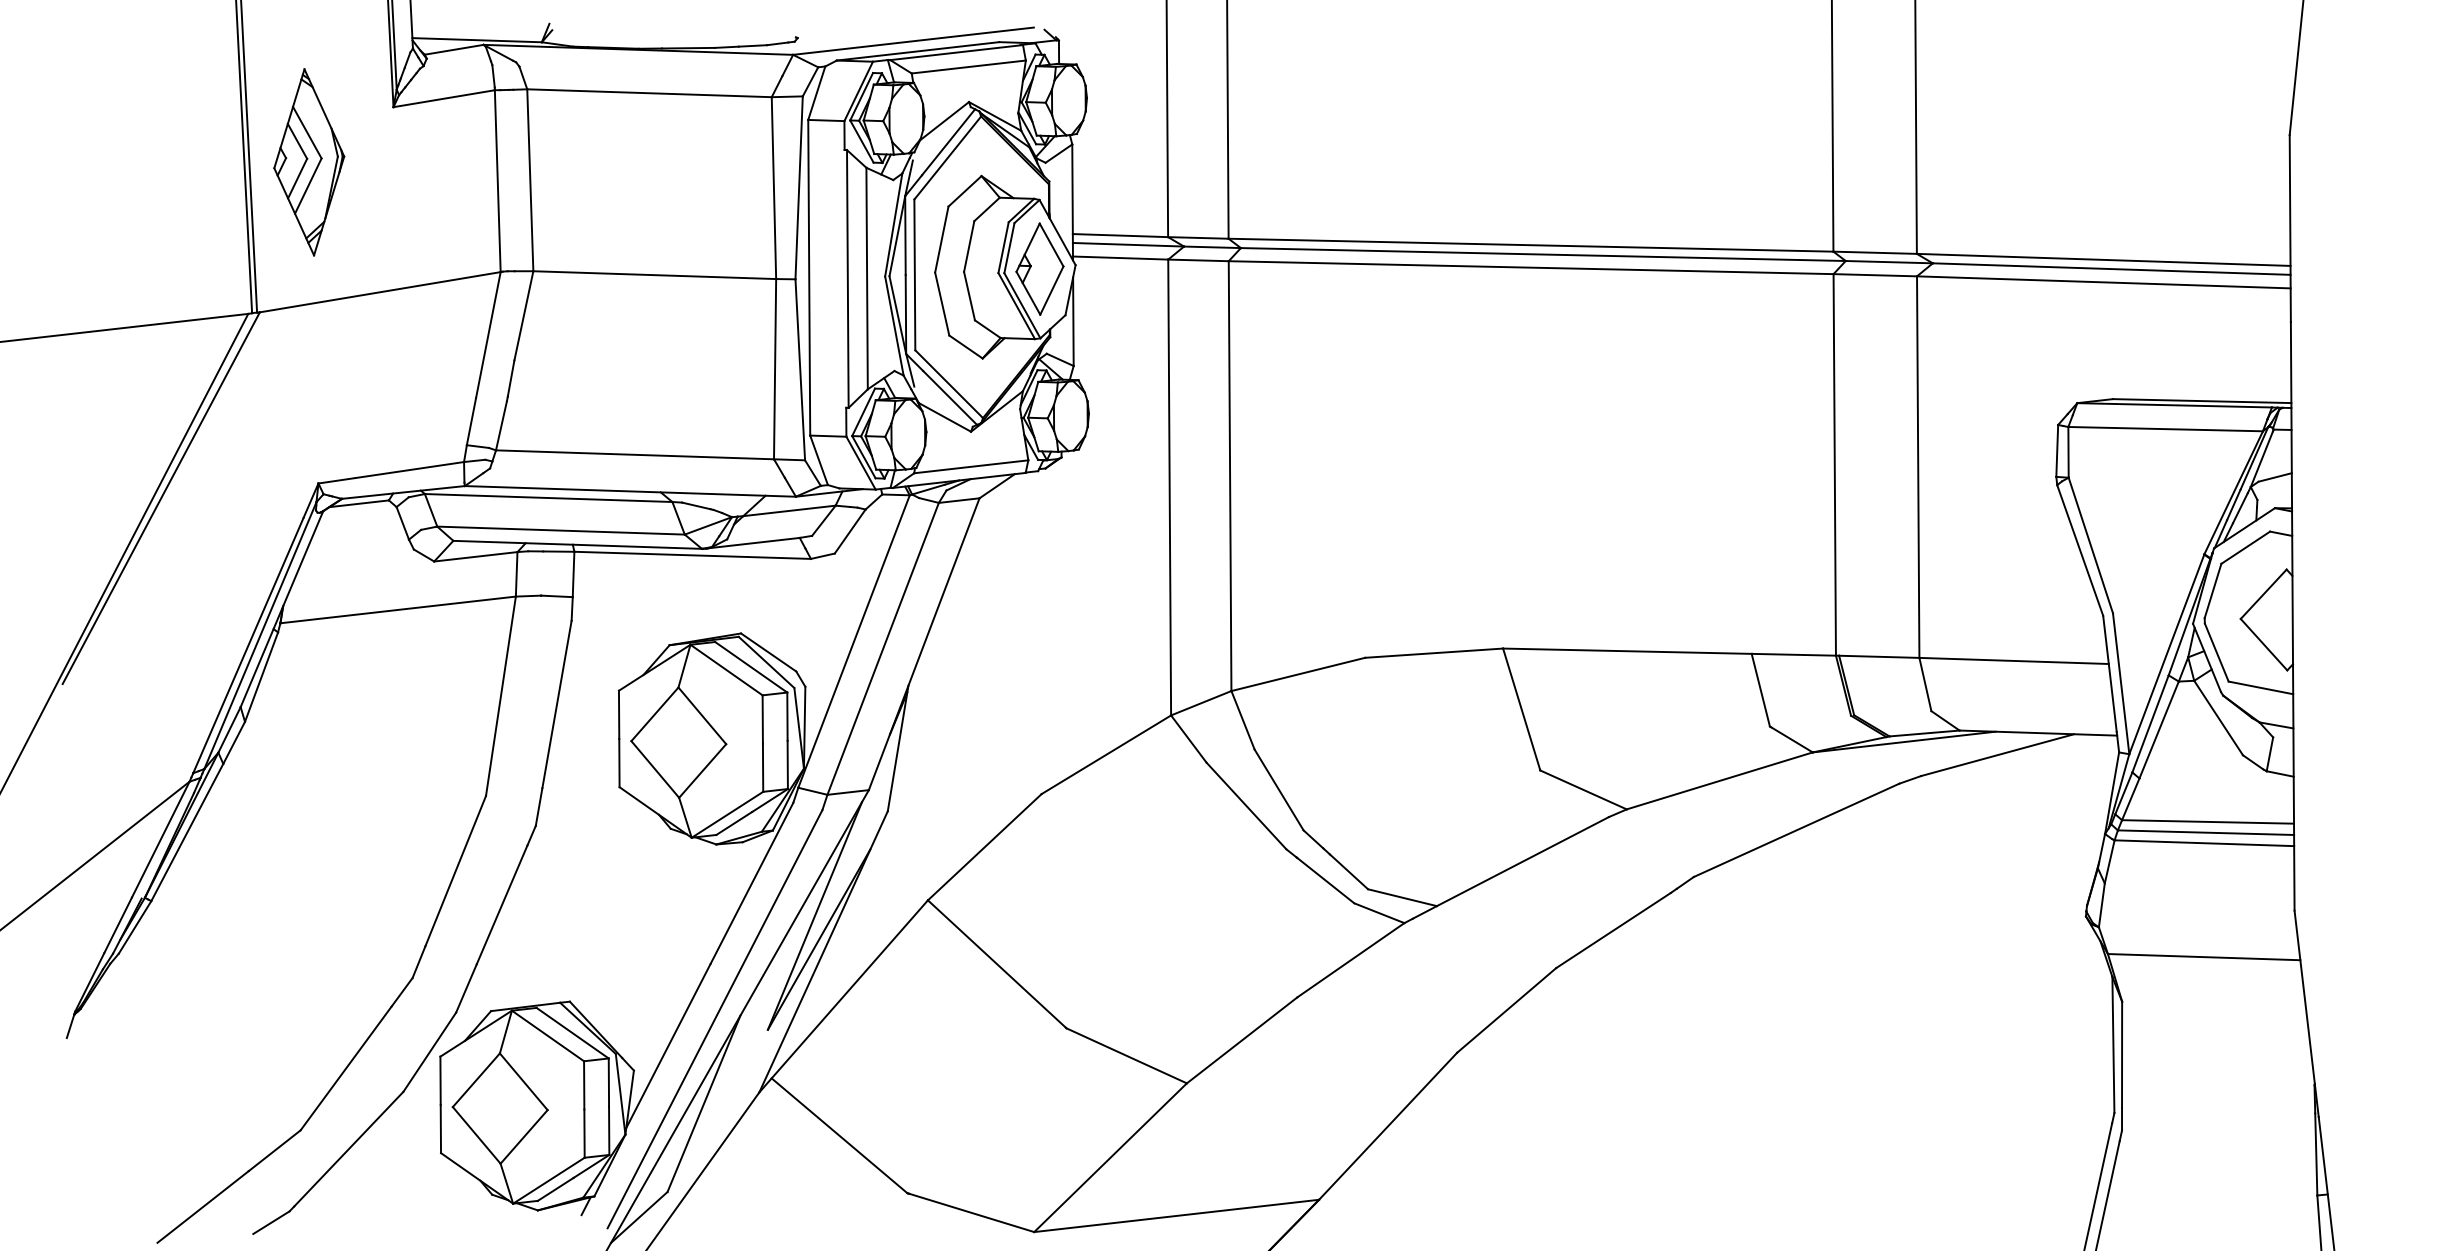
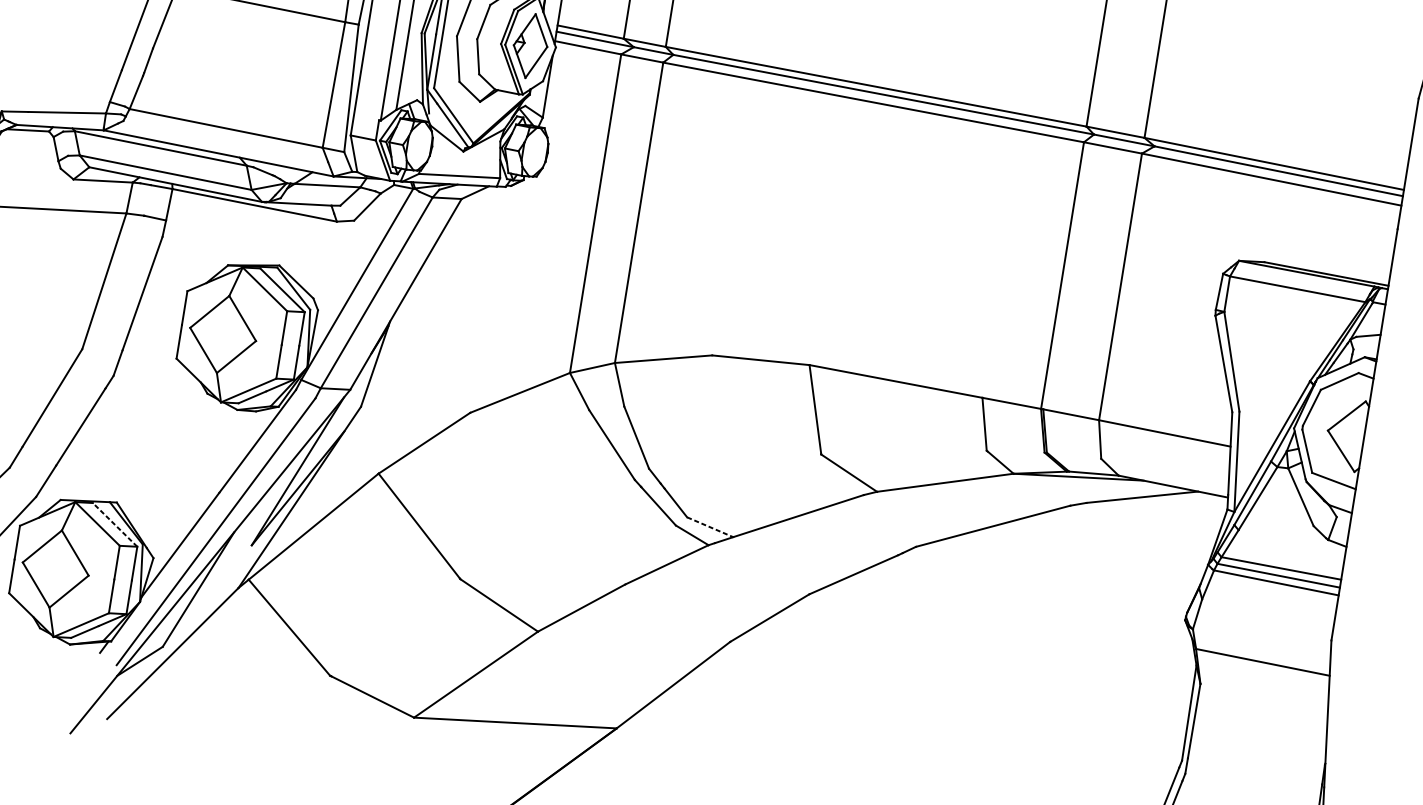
line: (1402, 897) -> (710, 527), solid -> dashed
line: (572, 1032) -> (115, 524), solid -> dashed

